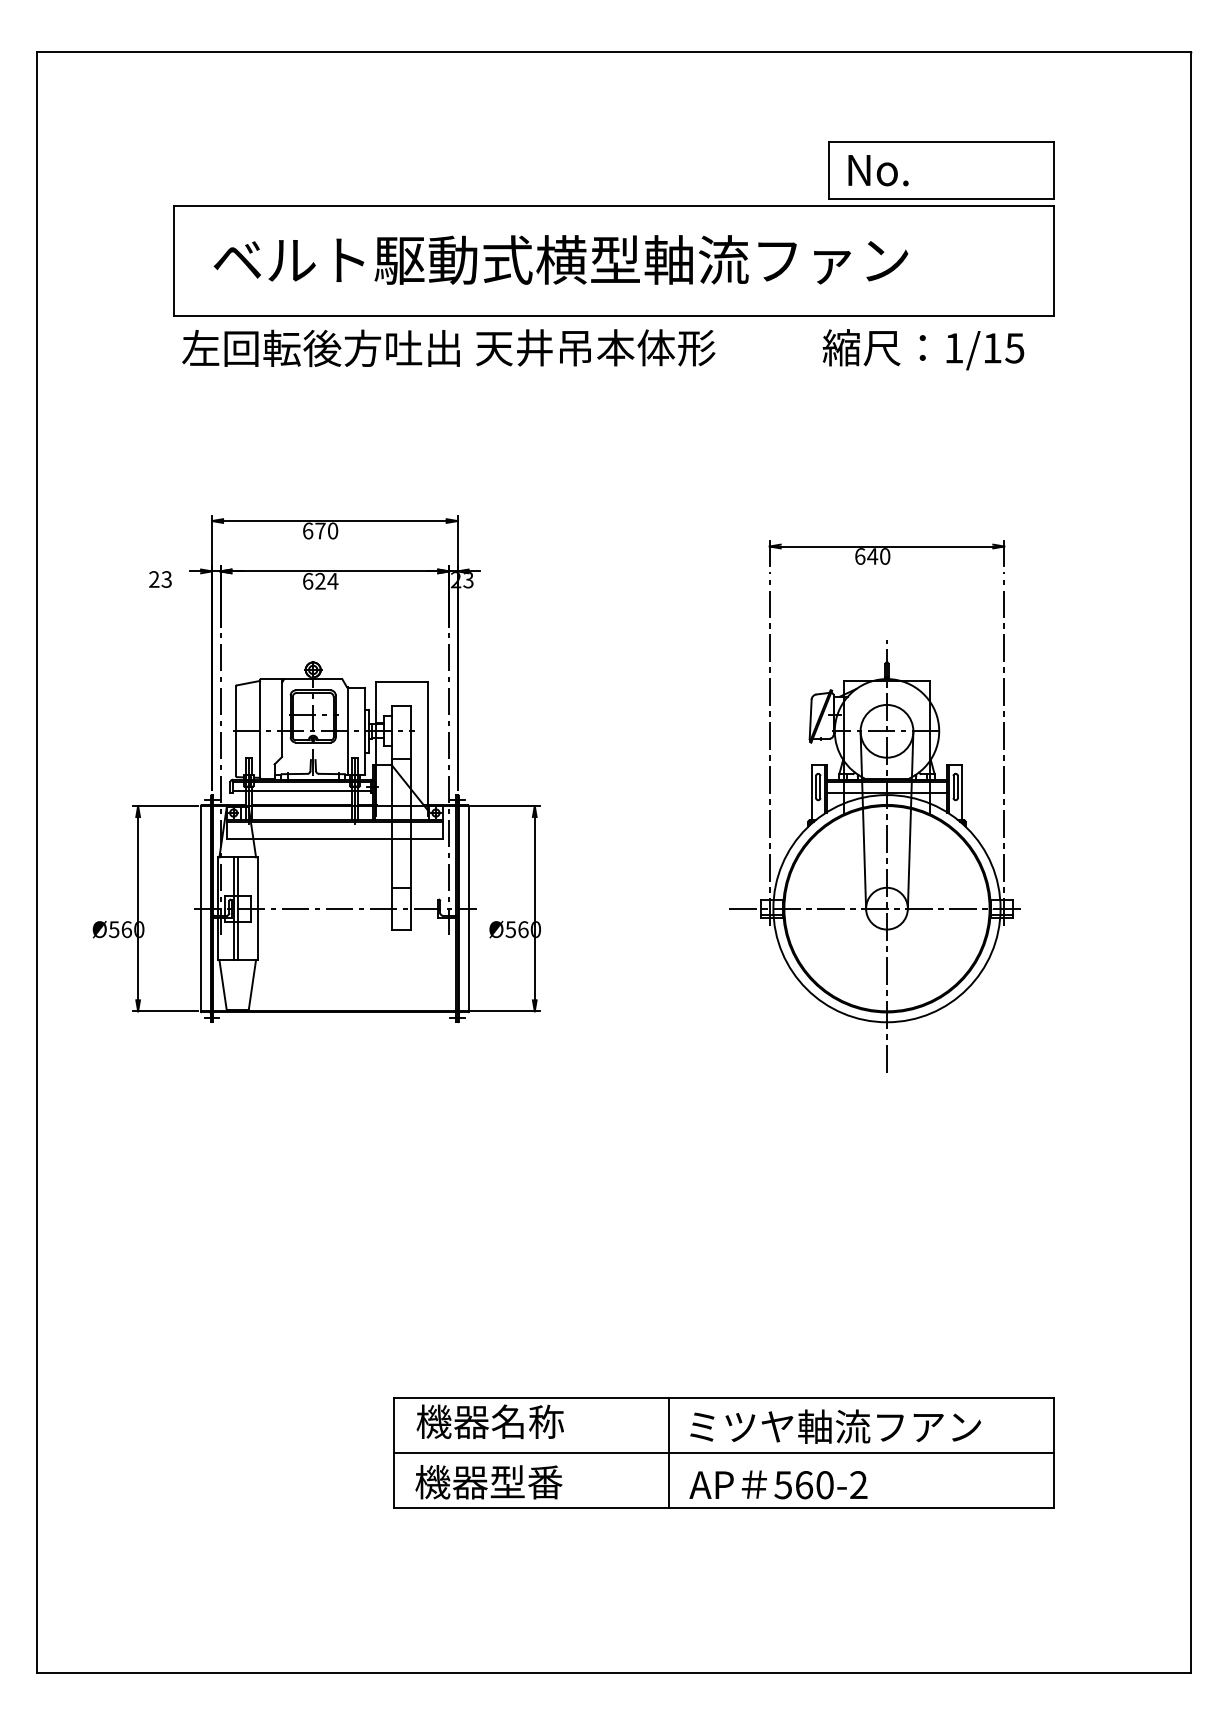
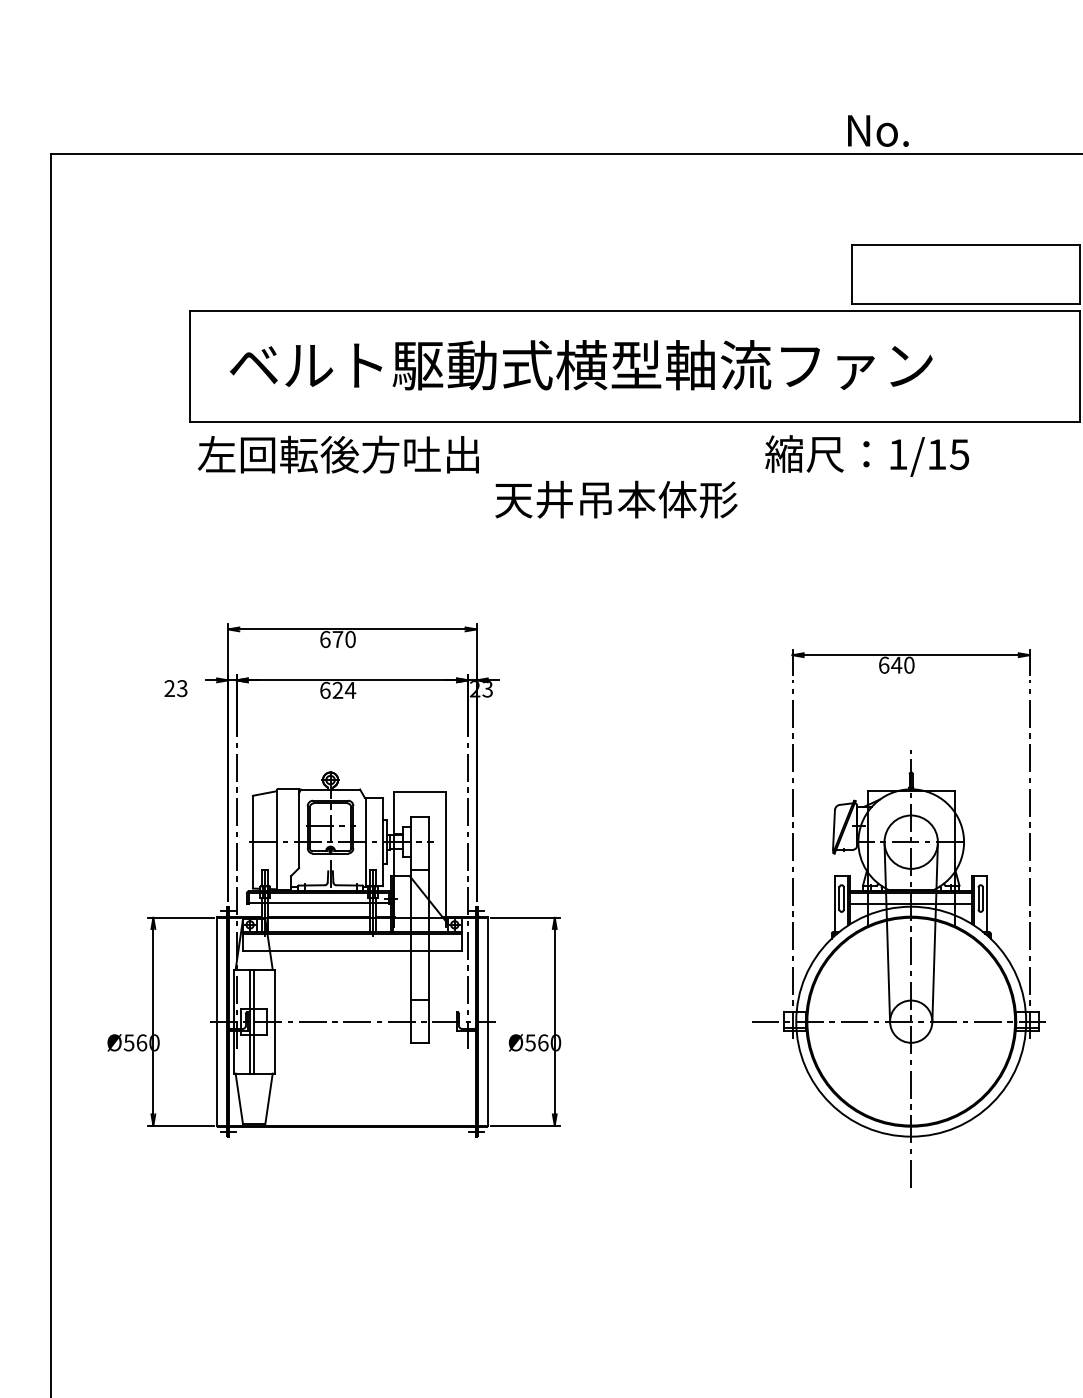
text: (878, 170) -> (878, 130), moved
text: (595, 347) -> (616, 499), moved
text: (923, 349) -> (867, 455), moved

